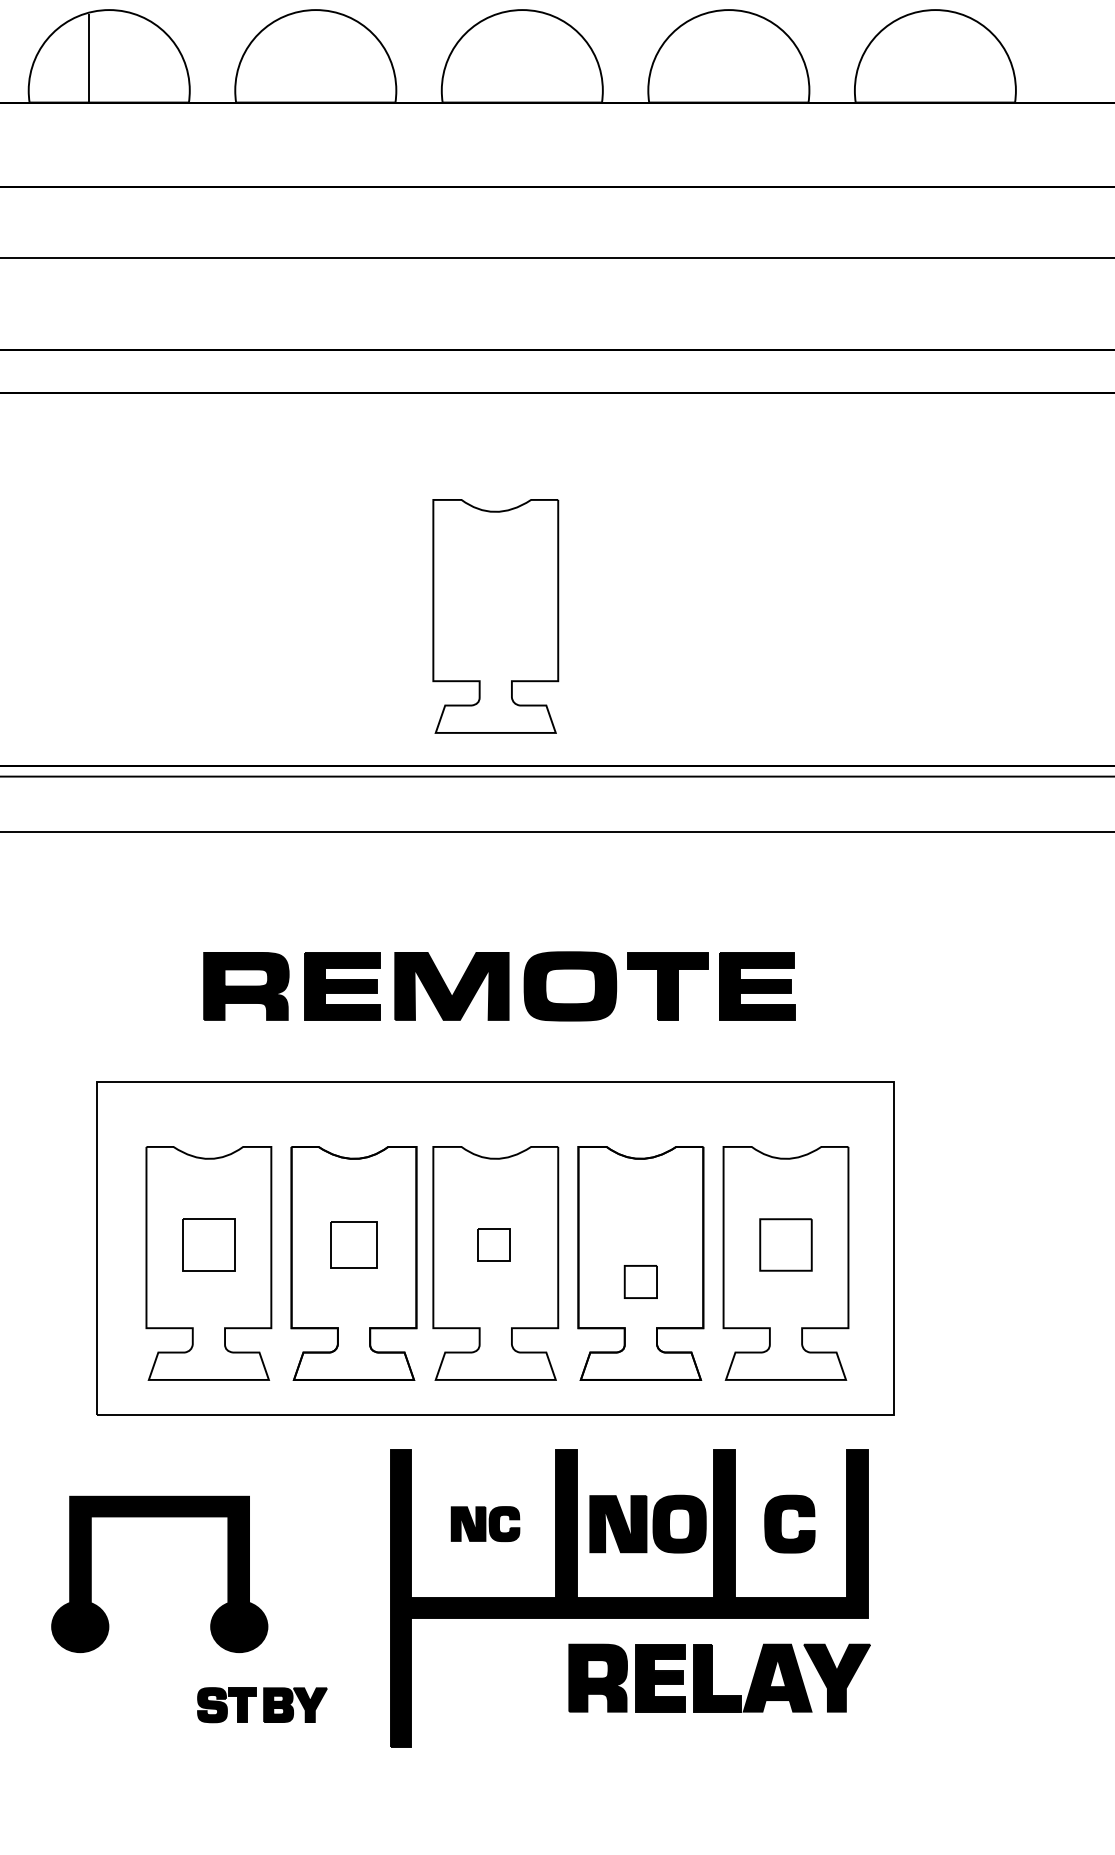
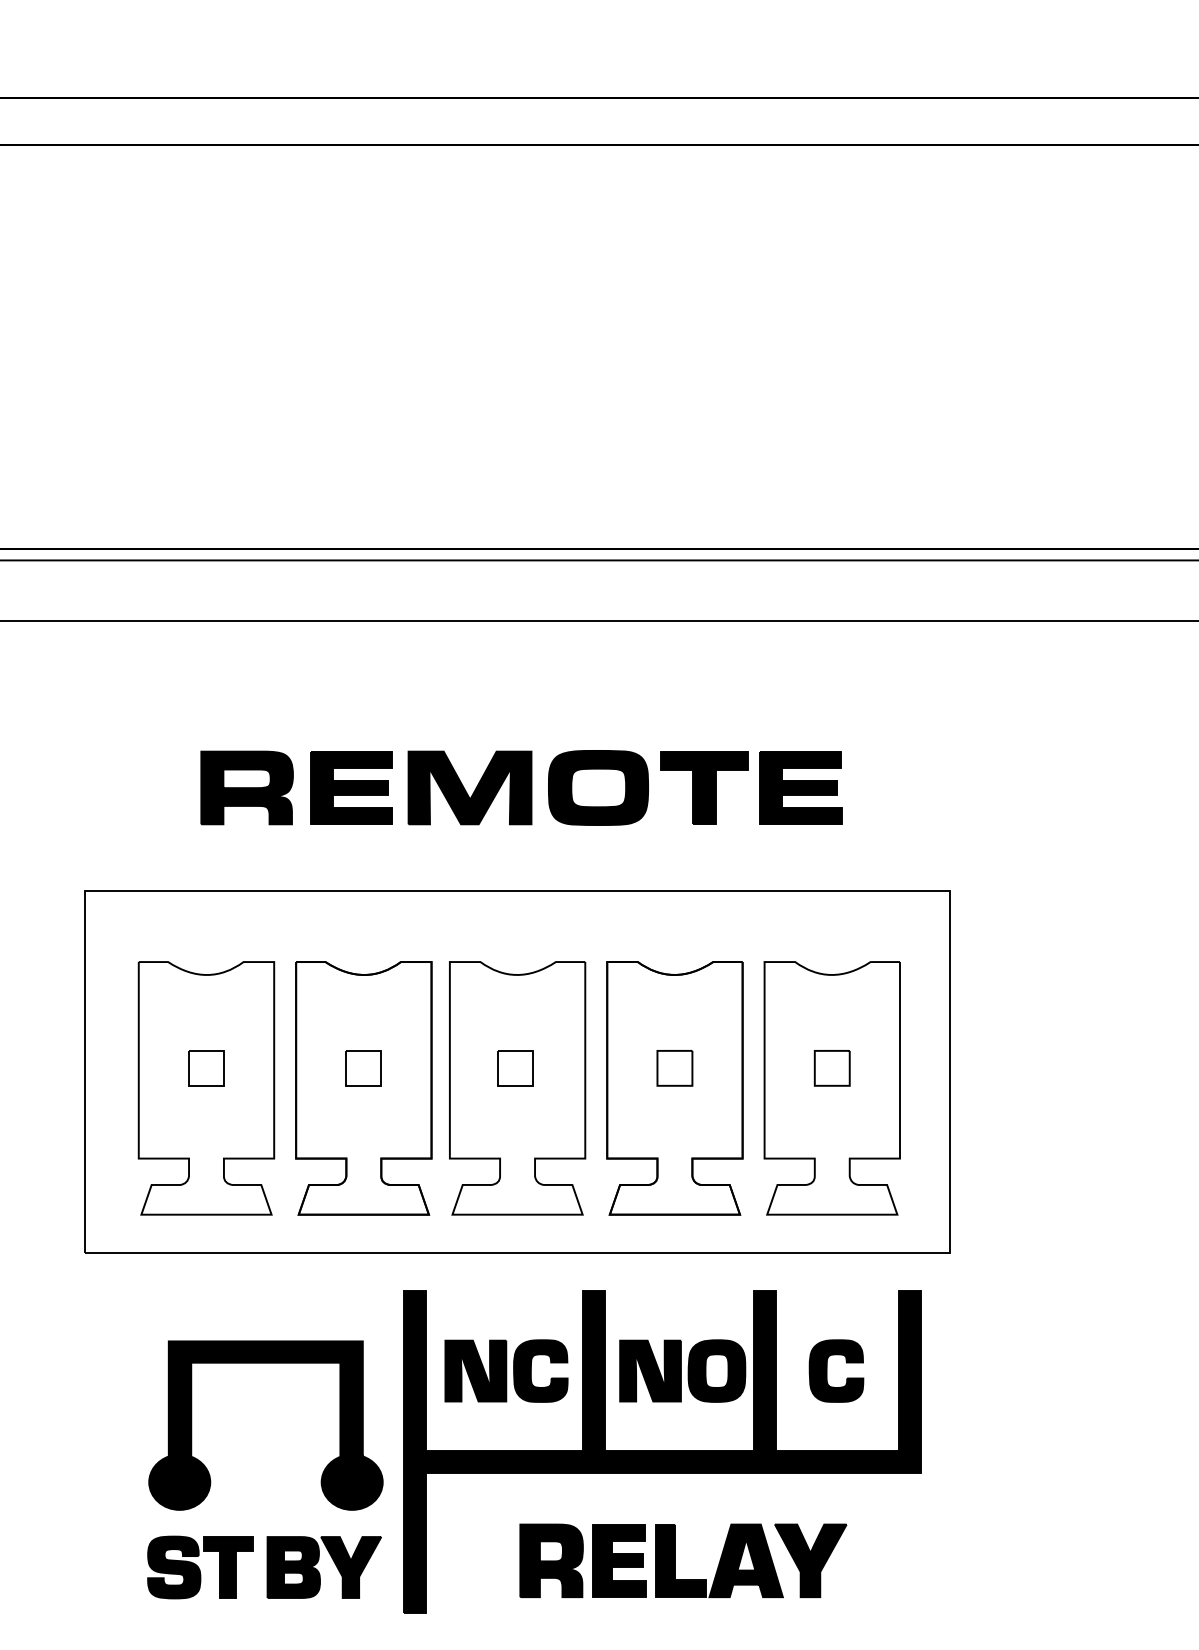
part: (495, 616) -> (517, 386), removed
part: (208, 1244) -> (206, 1067), size x0.62
part: (353, 1244) -> (363, 1067), size x0.71
part: (785, 1244) -> (831, 1067), size x0.62
part: (640, 1281) -> (674, 1067), moved
part: (159, 1517) -> (265, 1363), moved
part: (485, 1523) -> (506, 1370), size x1.67
part: (712, 1677) -> (675, 1560), moved
part: (262, 1704) -> (264, 1566), size x1.67

